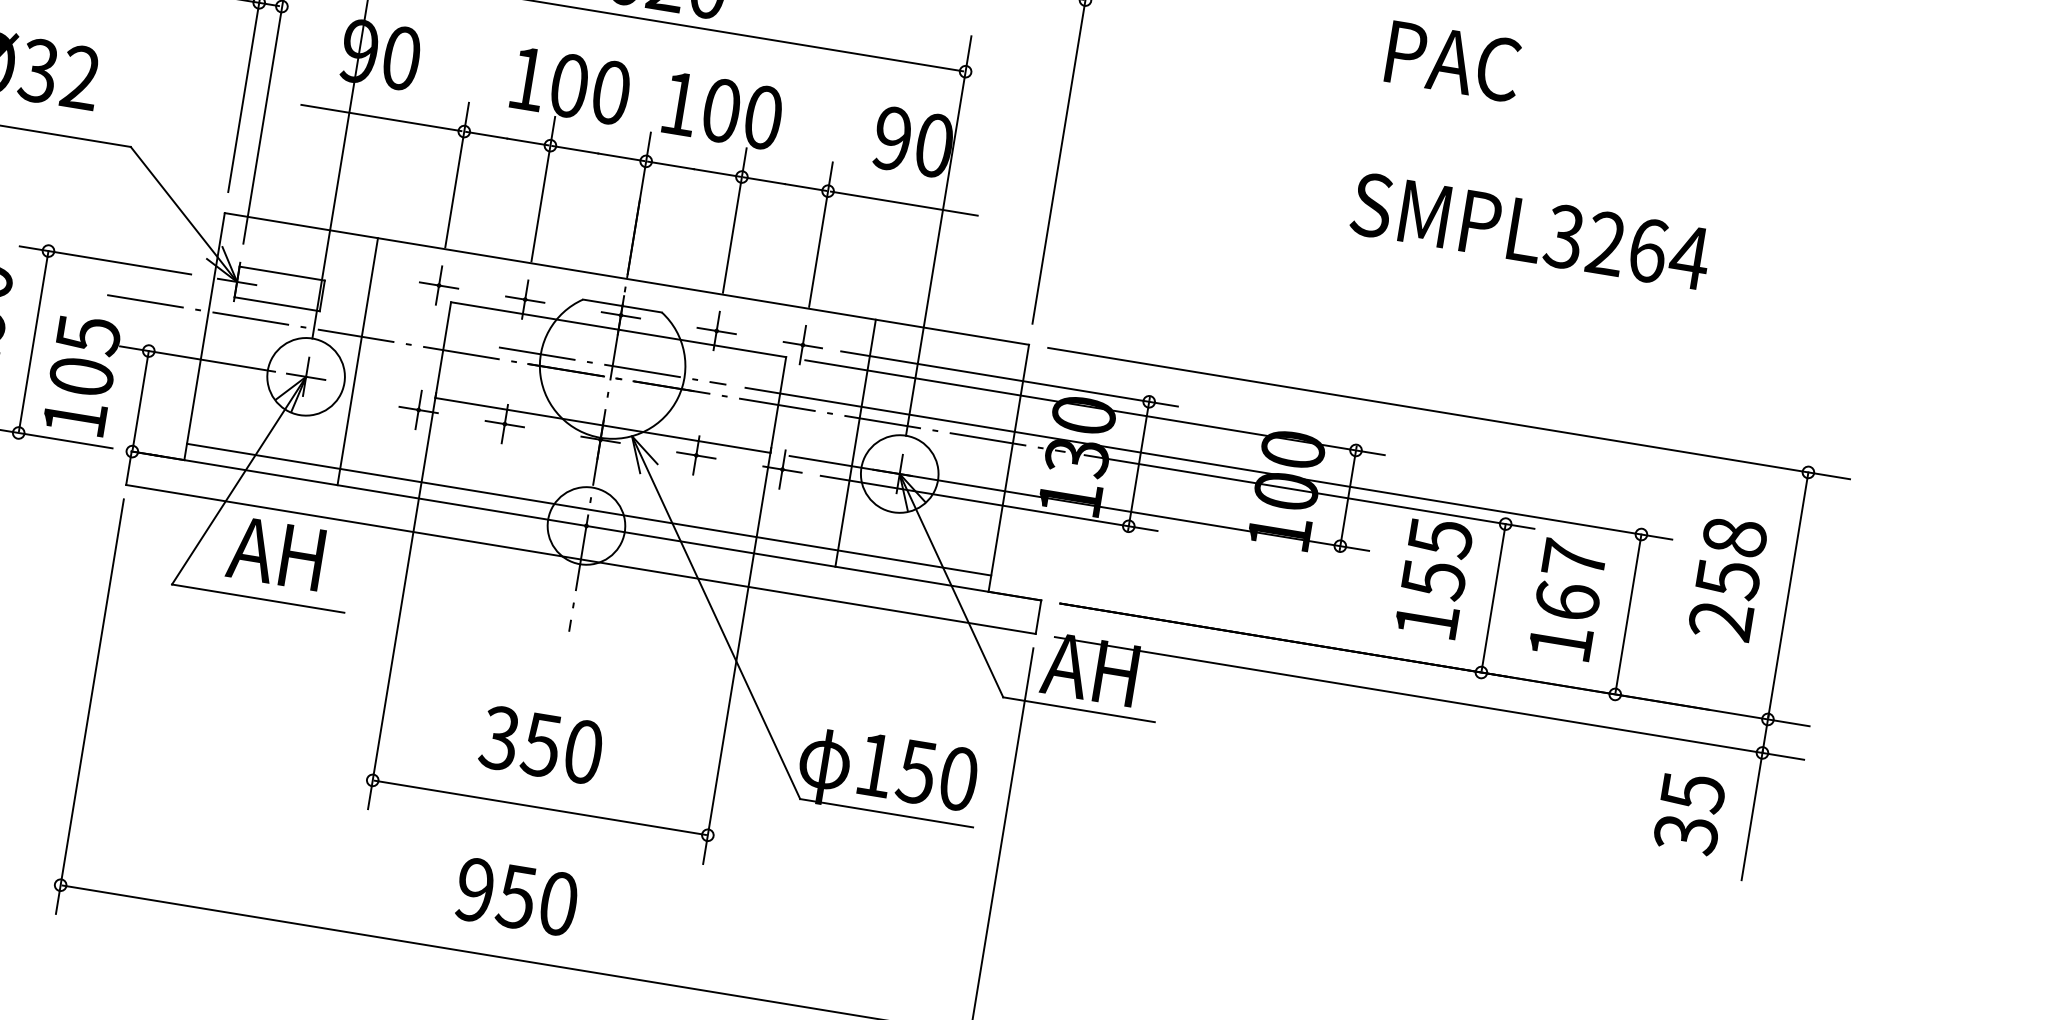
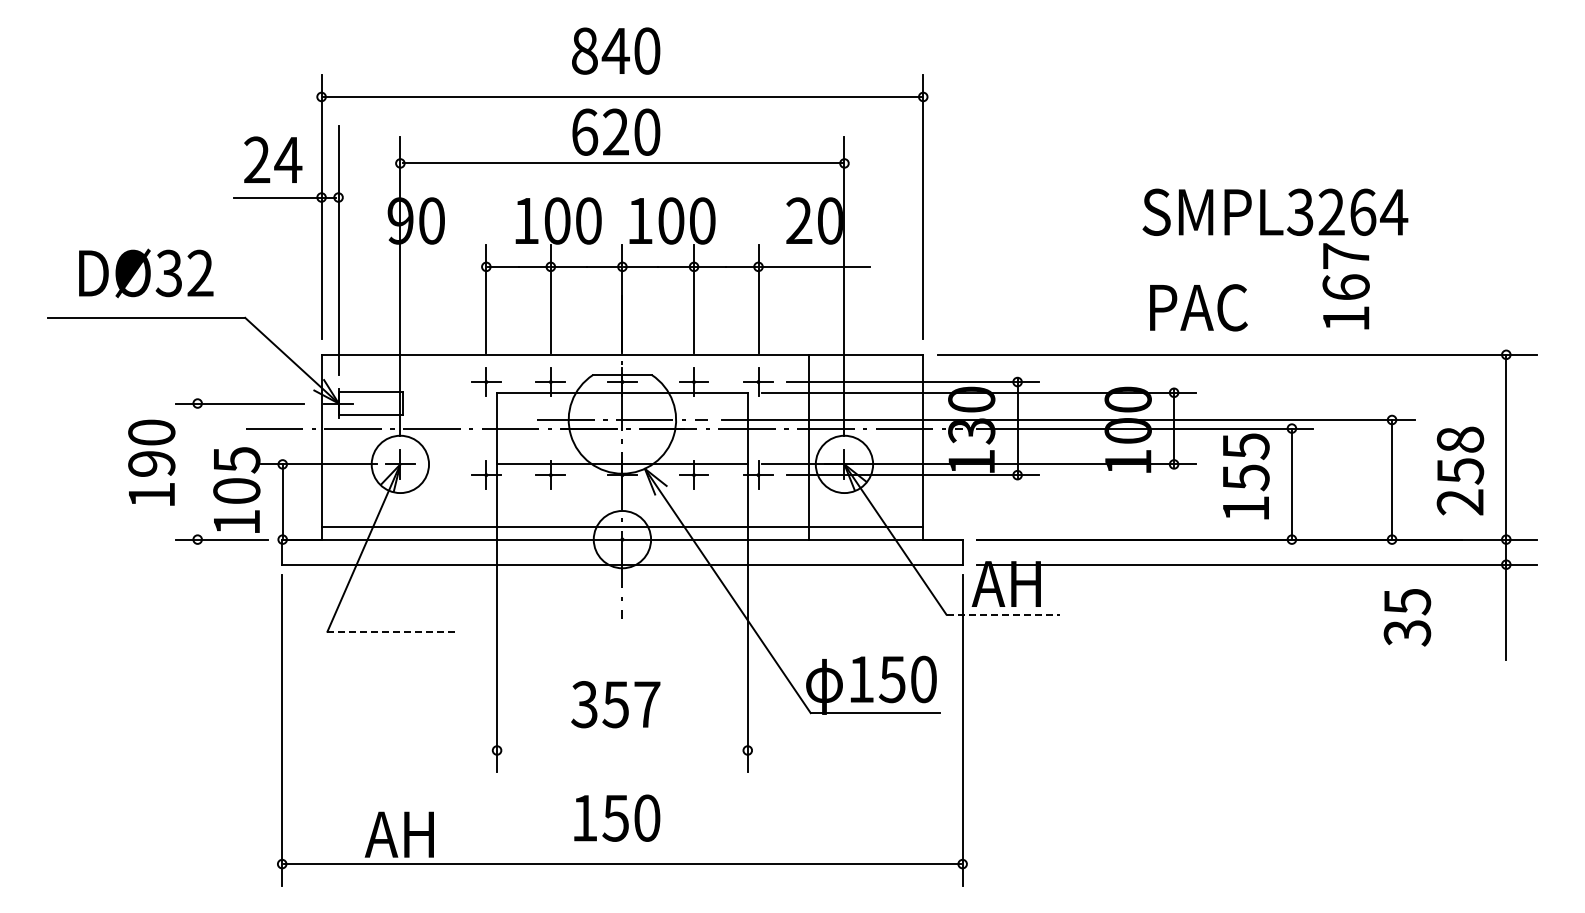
text: (1453, 61) -> (1198, 307), moved
line: (381, 117) -> (424, 266), removed
text: (893, 138) -> (799, 220), 90 -> 20
line: (33, 340) -> (197, 470), removed
line: (358, 360) -> (436, 446), removed
text: (274, 552) -> (398, 834), moved
text: (1728, 578) -> (1460, 470), moved
line: (259, 598) -> (392, 631), solid -> dashed
text: (1566, 599) -> (1345, 286), moved
line: (1079, 709) -> (1003, 614), solid -> dashed
text: (583, 751) -> (647, 704), 350 -> 357
line: (540, 807) -> (622, 750), removed
text: (1689, 813) -> (1407, 617), moved
text: (474, 889) -> (584, 817), 950 -> 150

